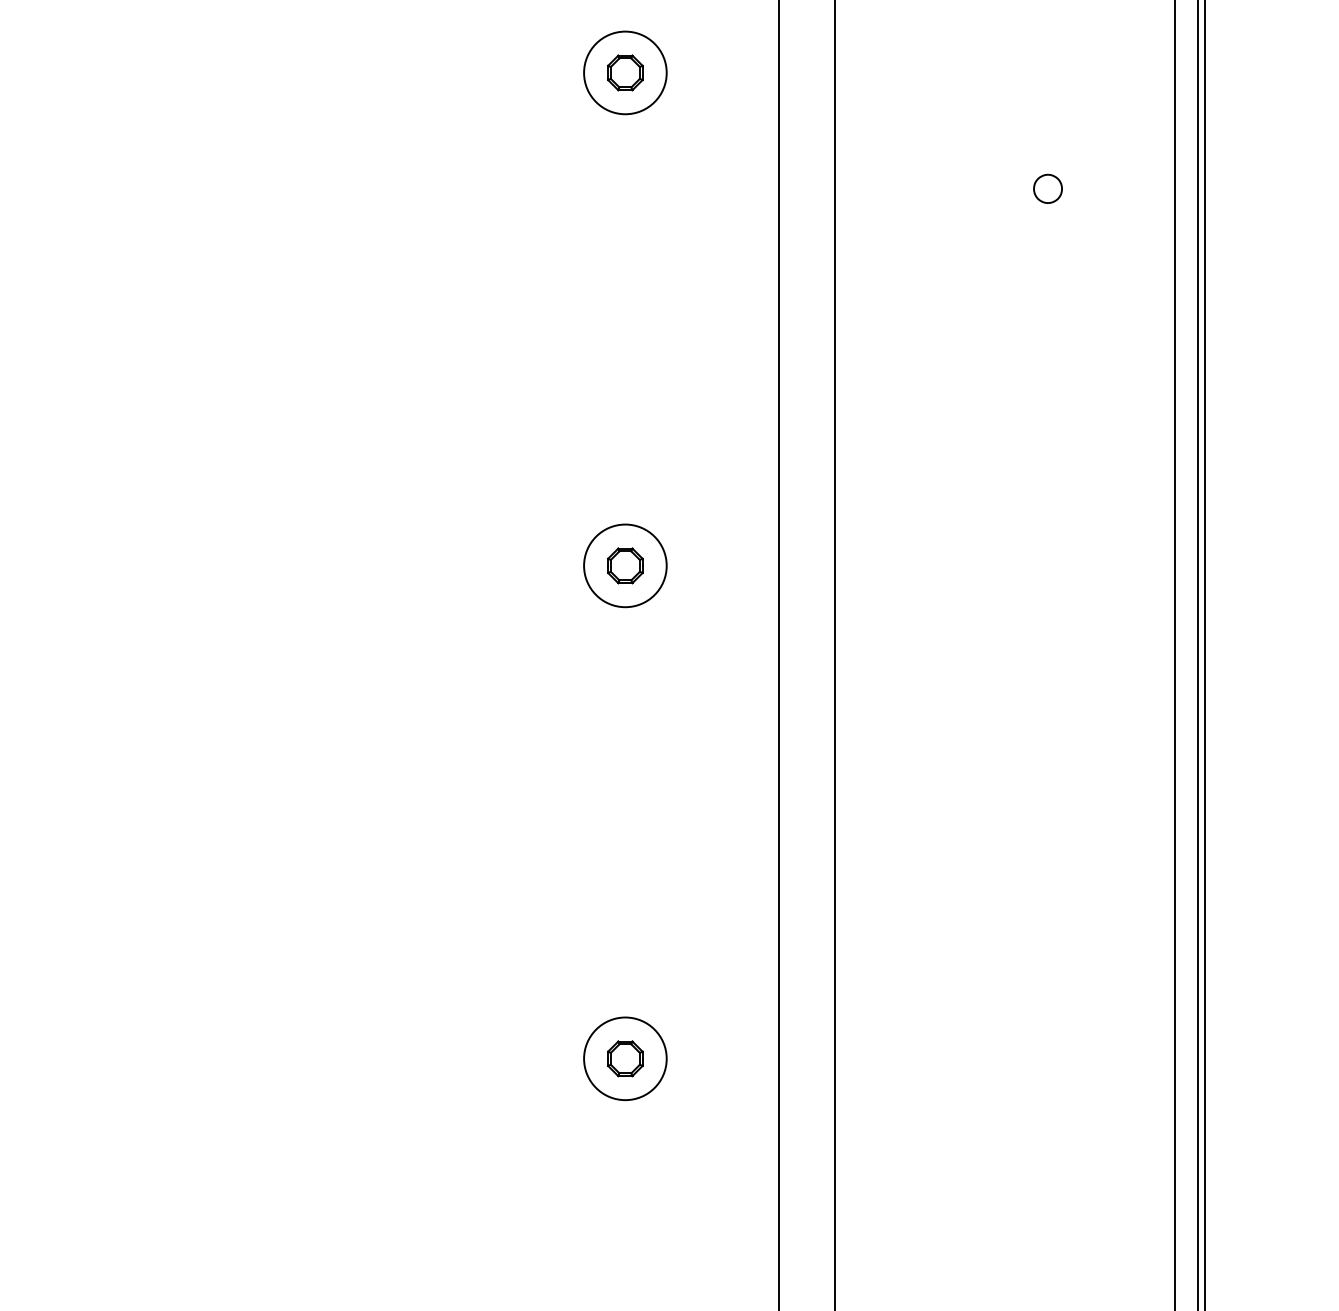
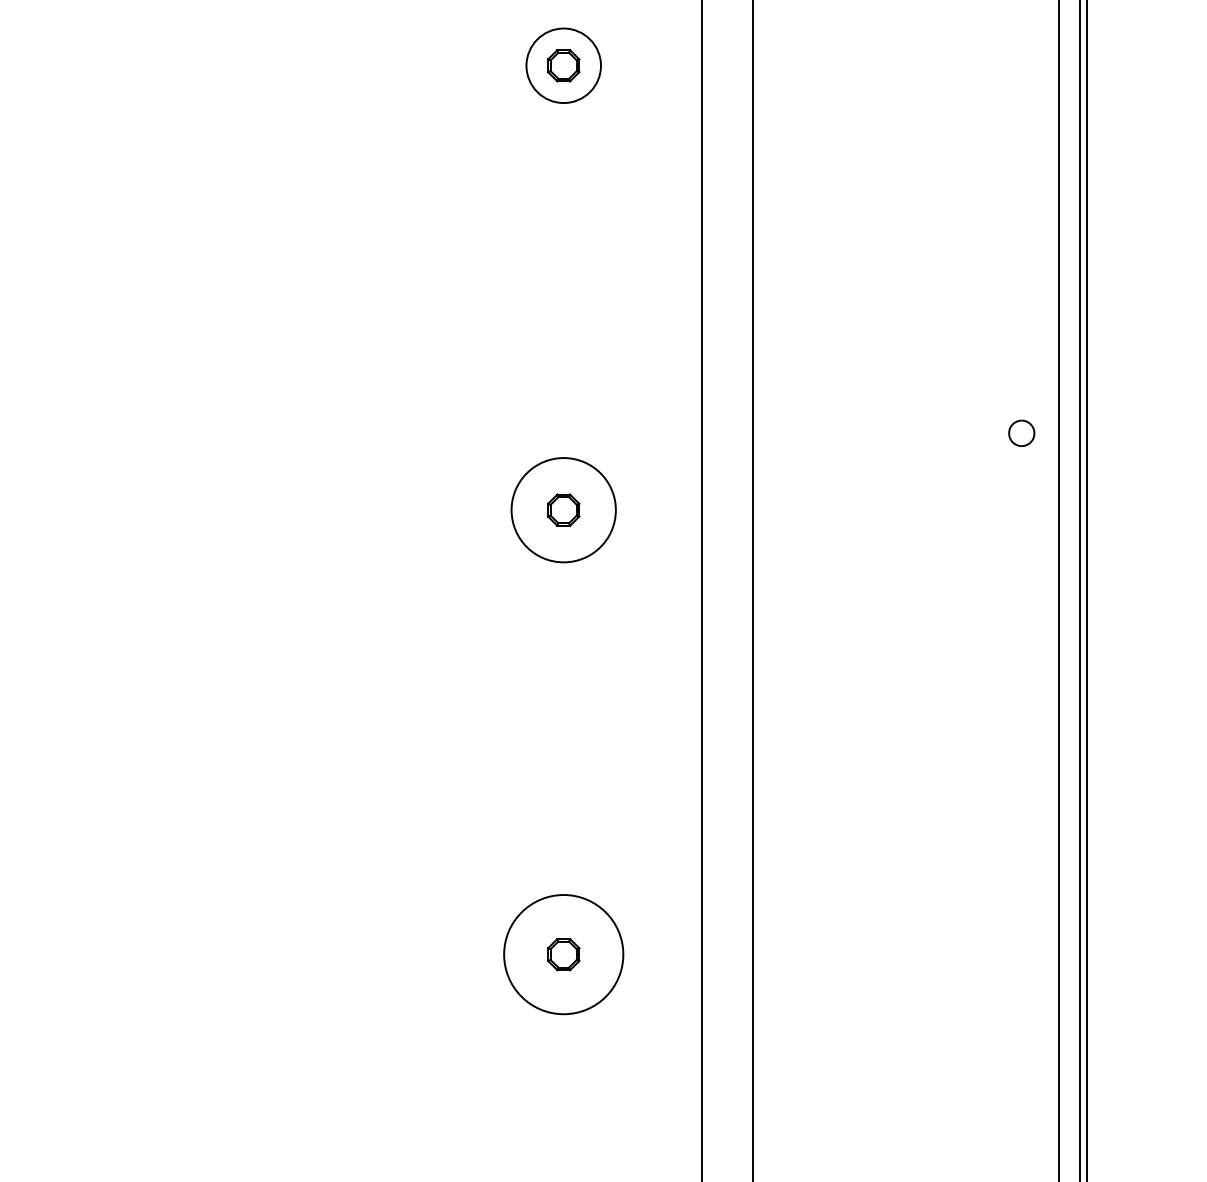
part: (1047, 187) -> (1021, 432), moved
circle: (625, 565) -> (563, 509), size x1.4
circle: (625, 1058) -> (563, 954), size x1.6

